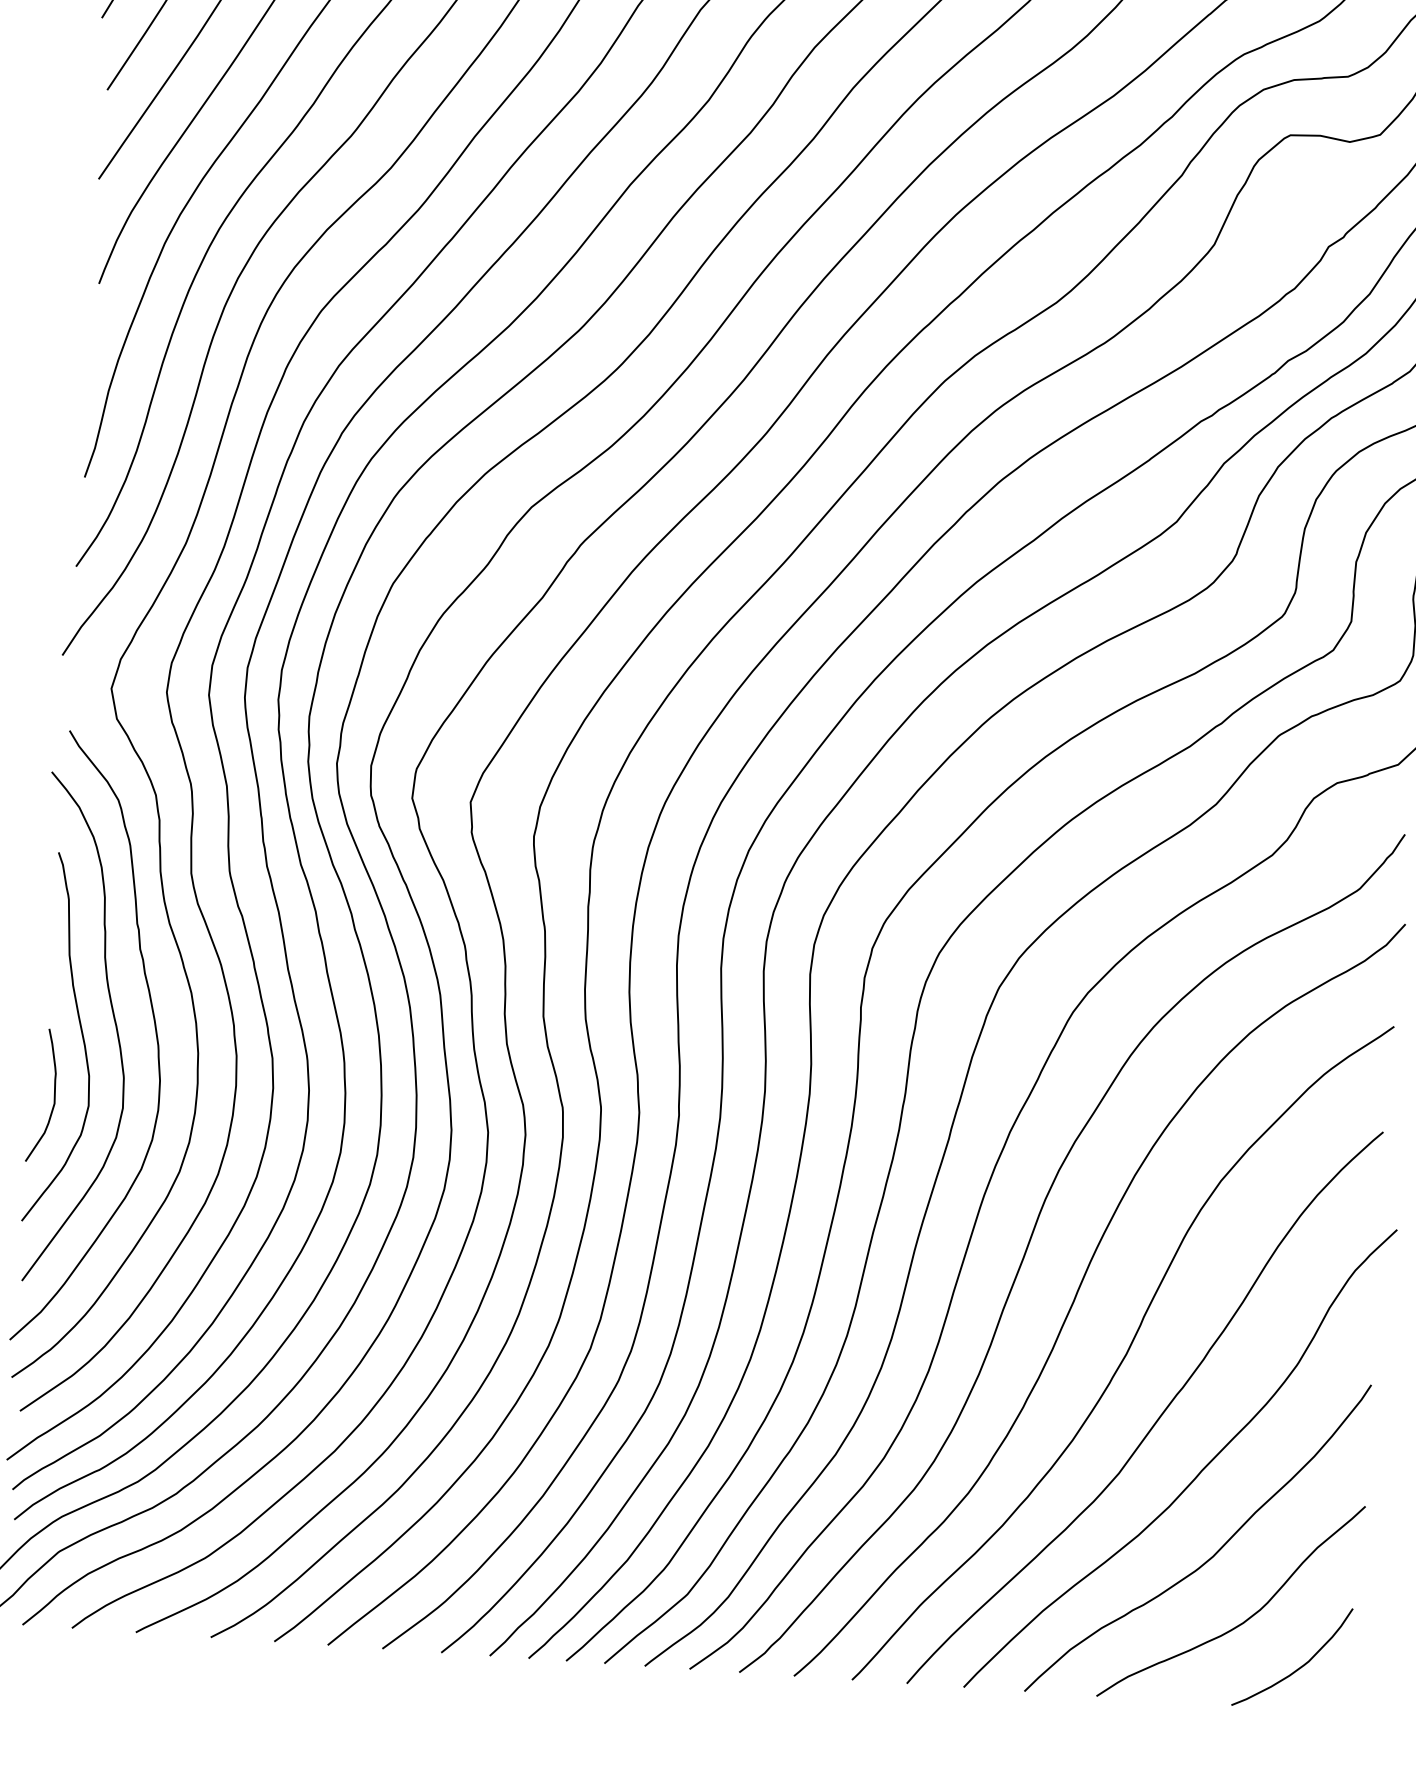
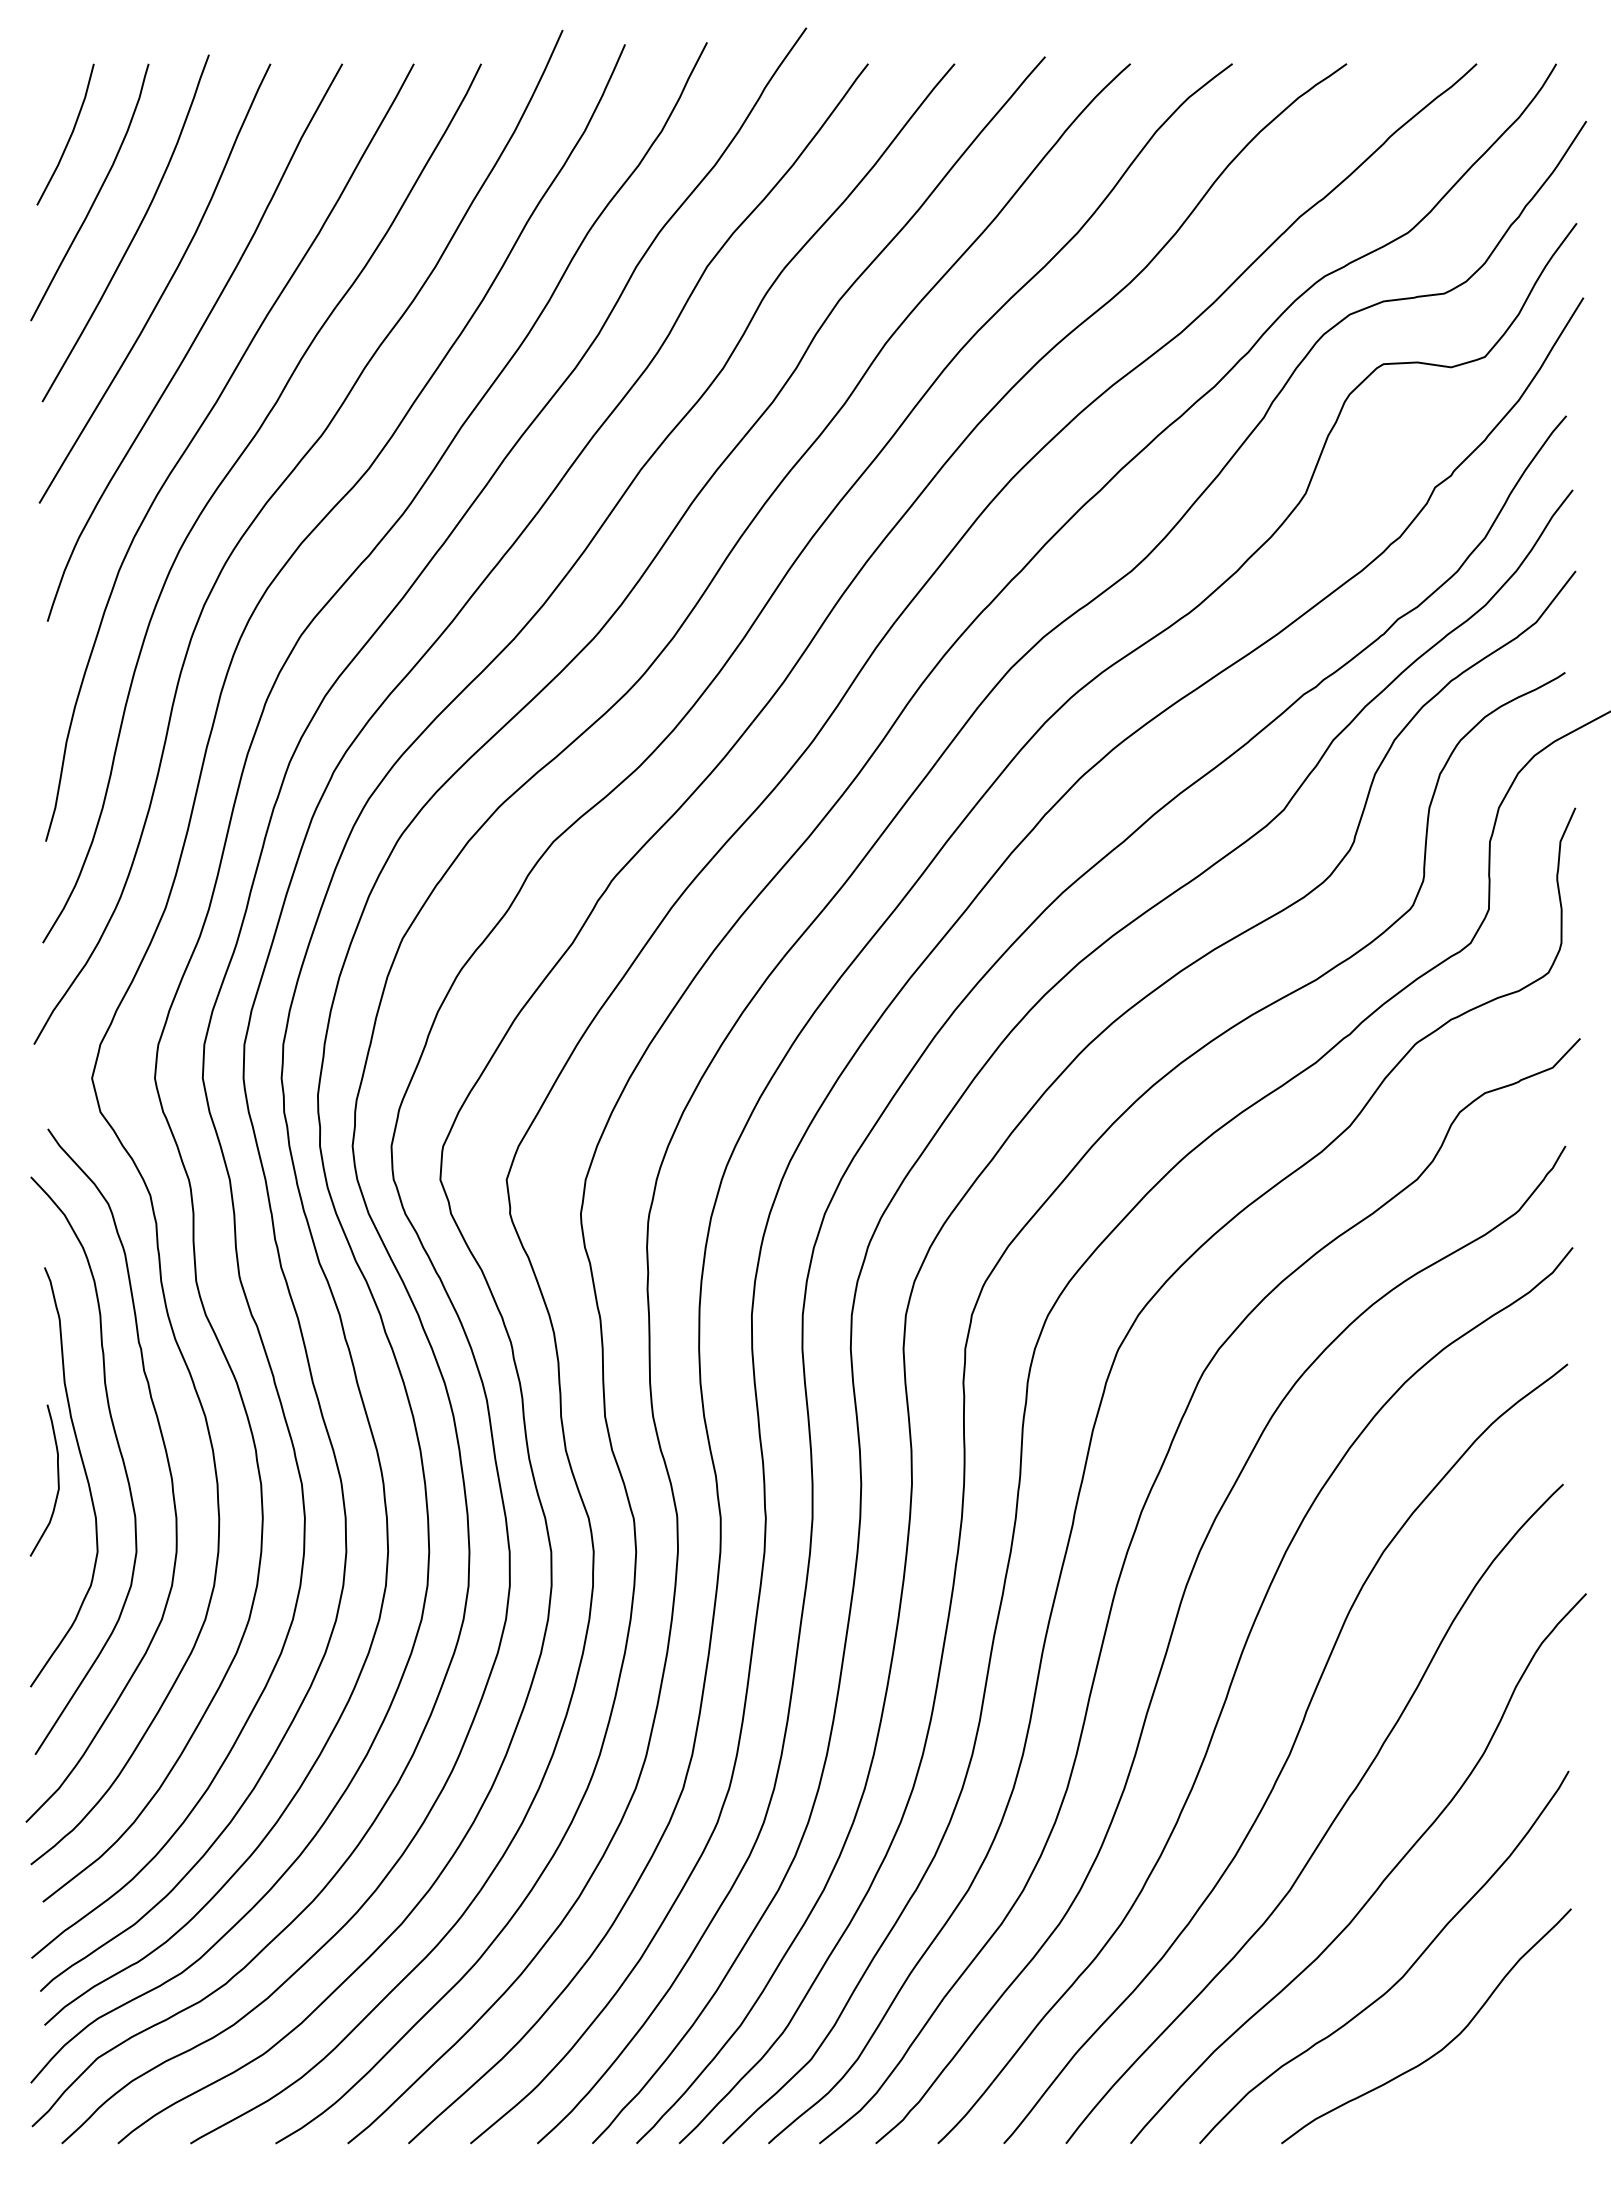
curve: (53, 1096) -> (57, 1480), moved
curve: (1298, 1667) -> (1507, 2096), removed

